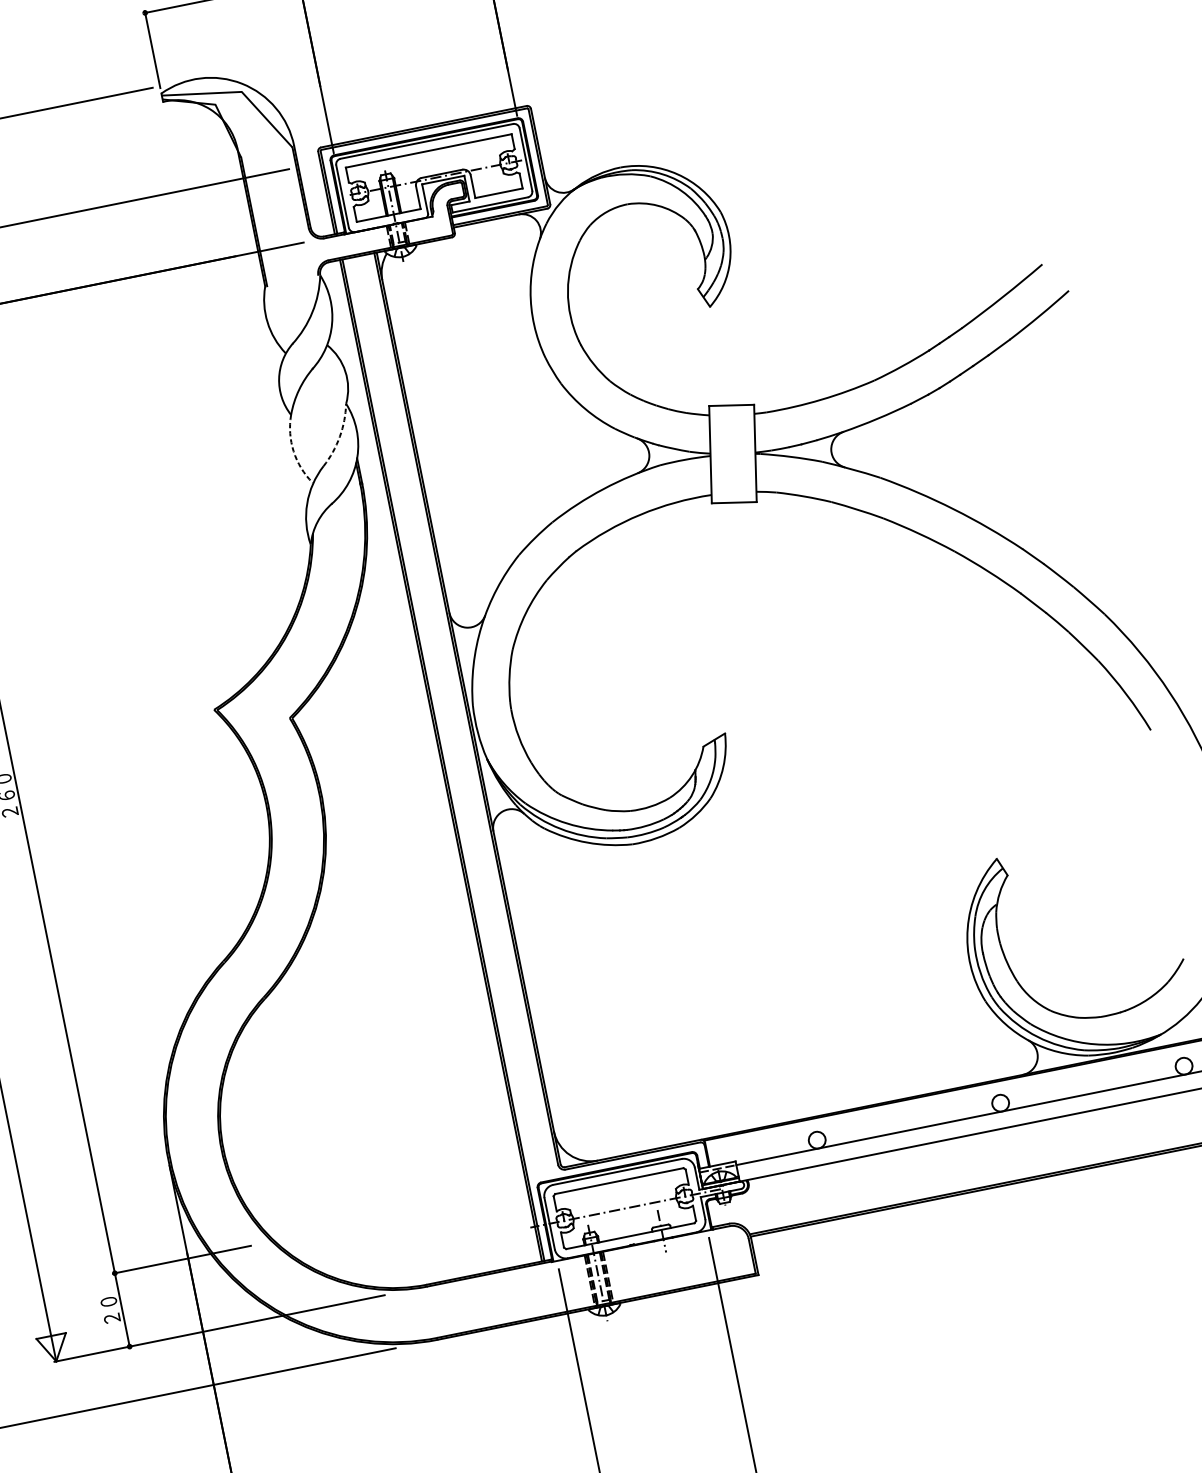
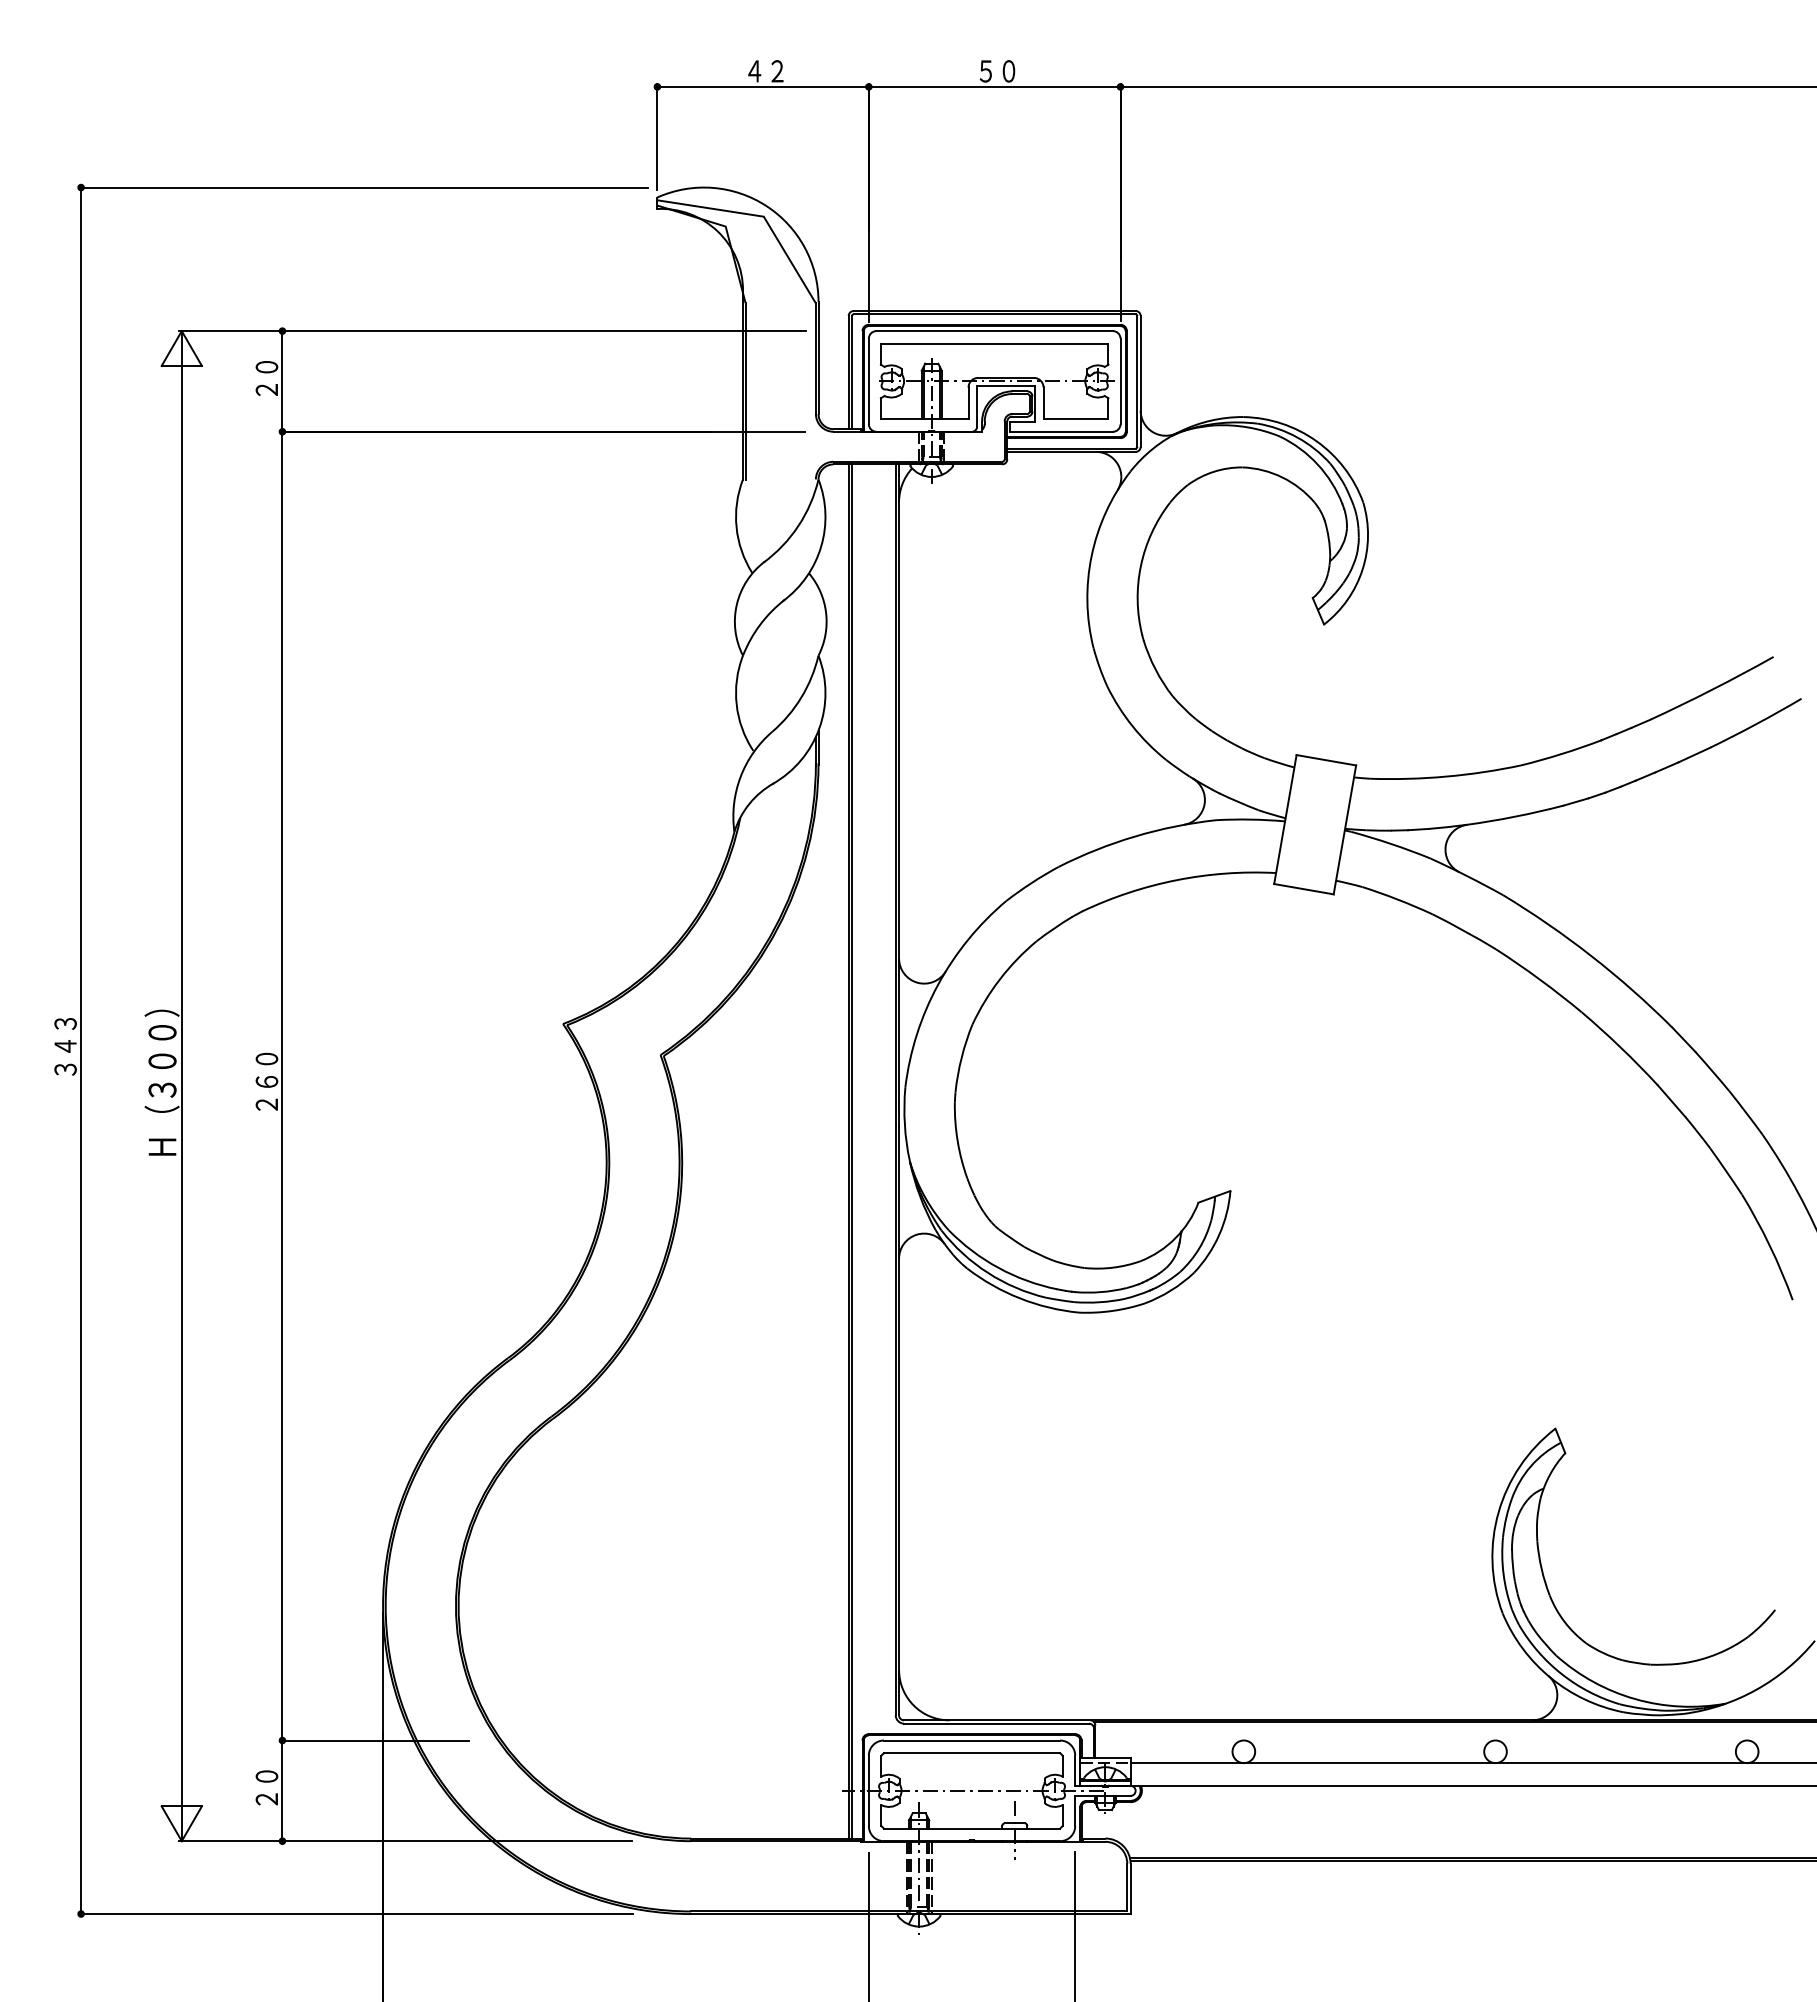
arc: (339, 436) -> (801, 697), dashed -> solid
arc: (293, 451) -> (736, 704), dashed -> solid

